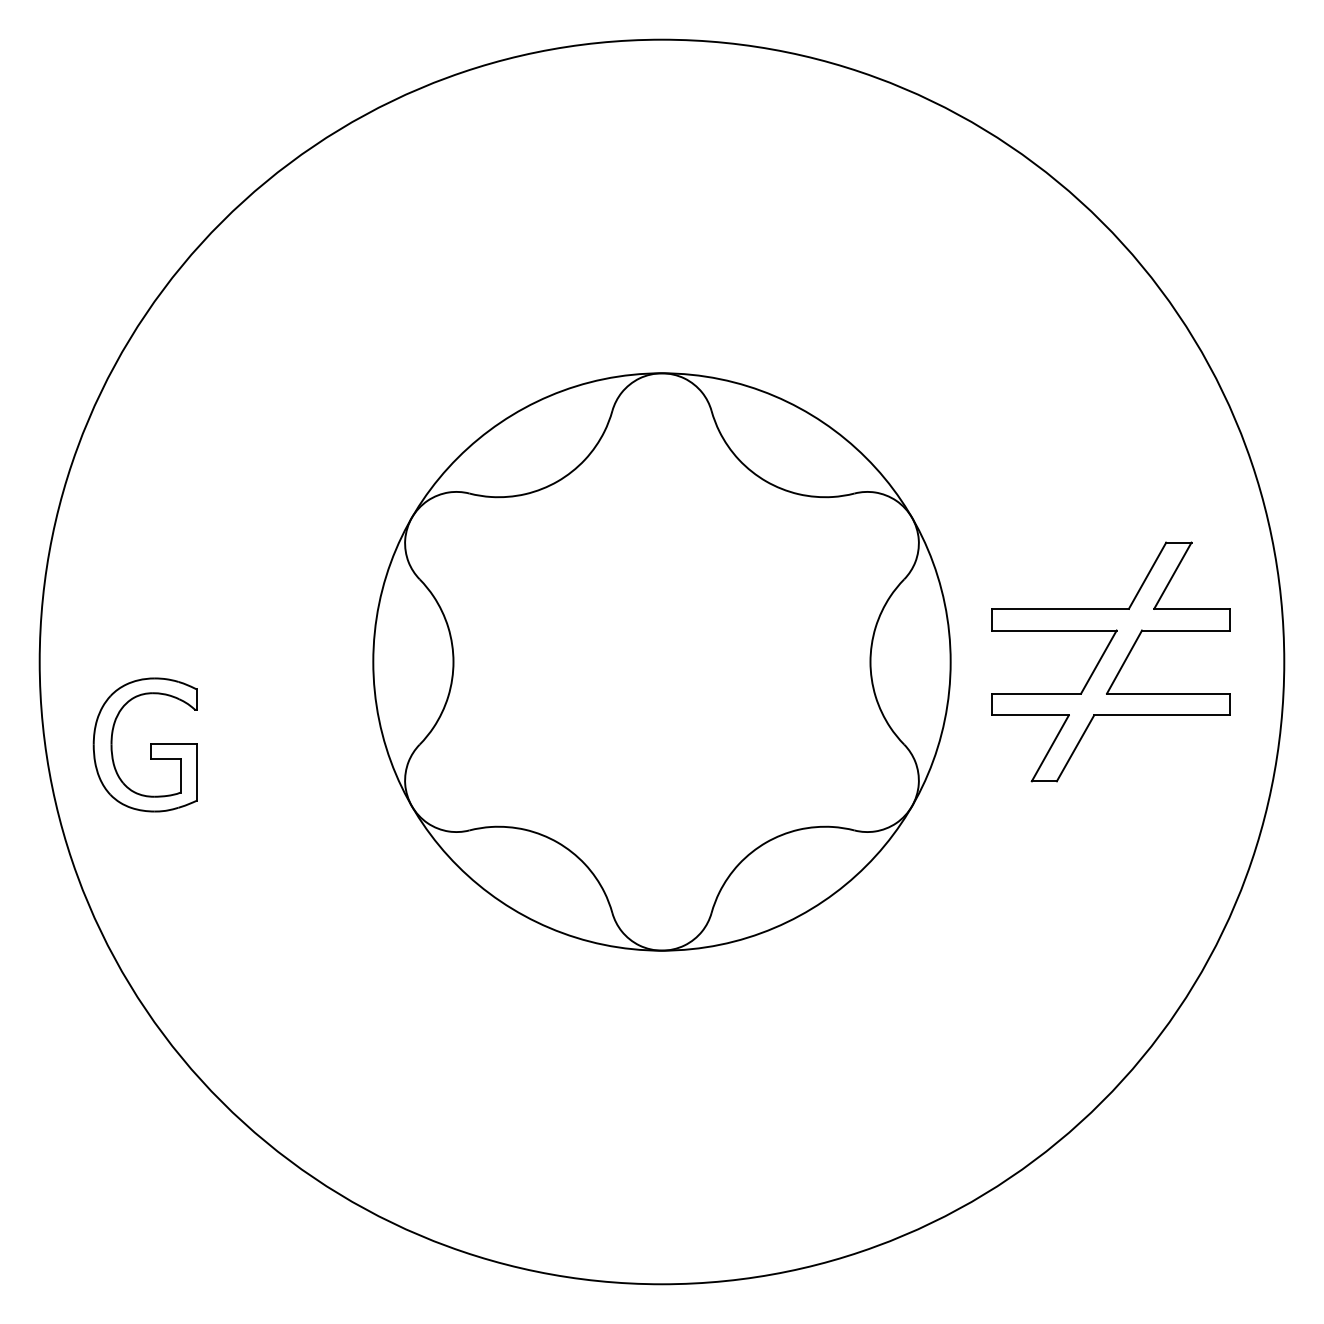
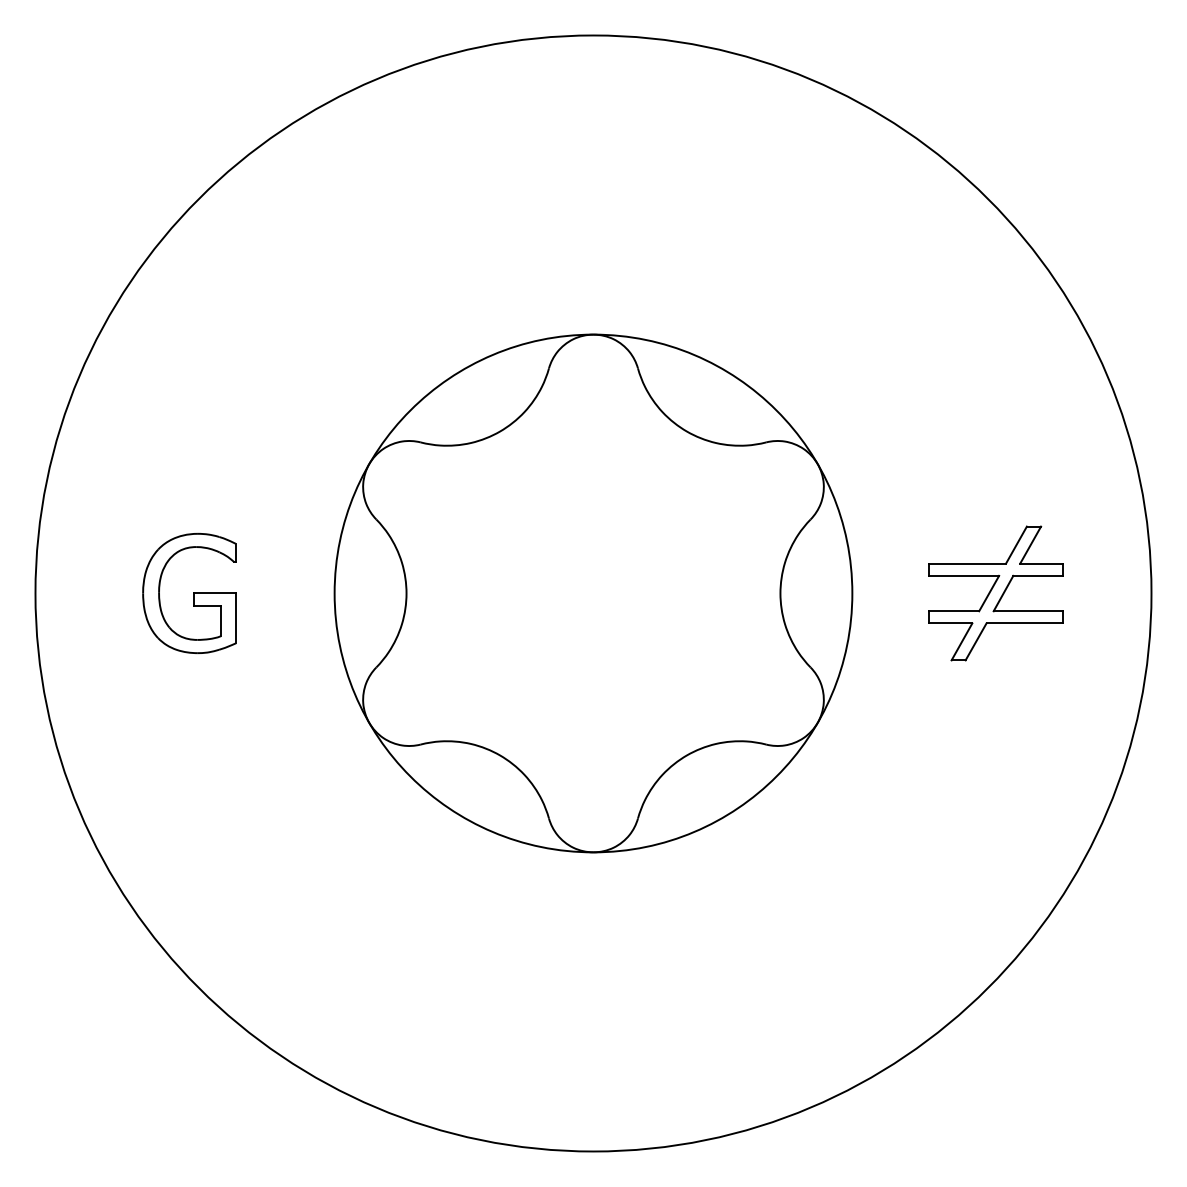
part: (1110, 661) -> (995, 593), size x0.62
part: (144, 744) -> (188, 593), moved

